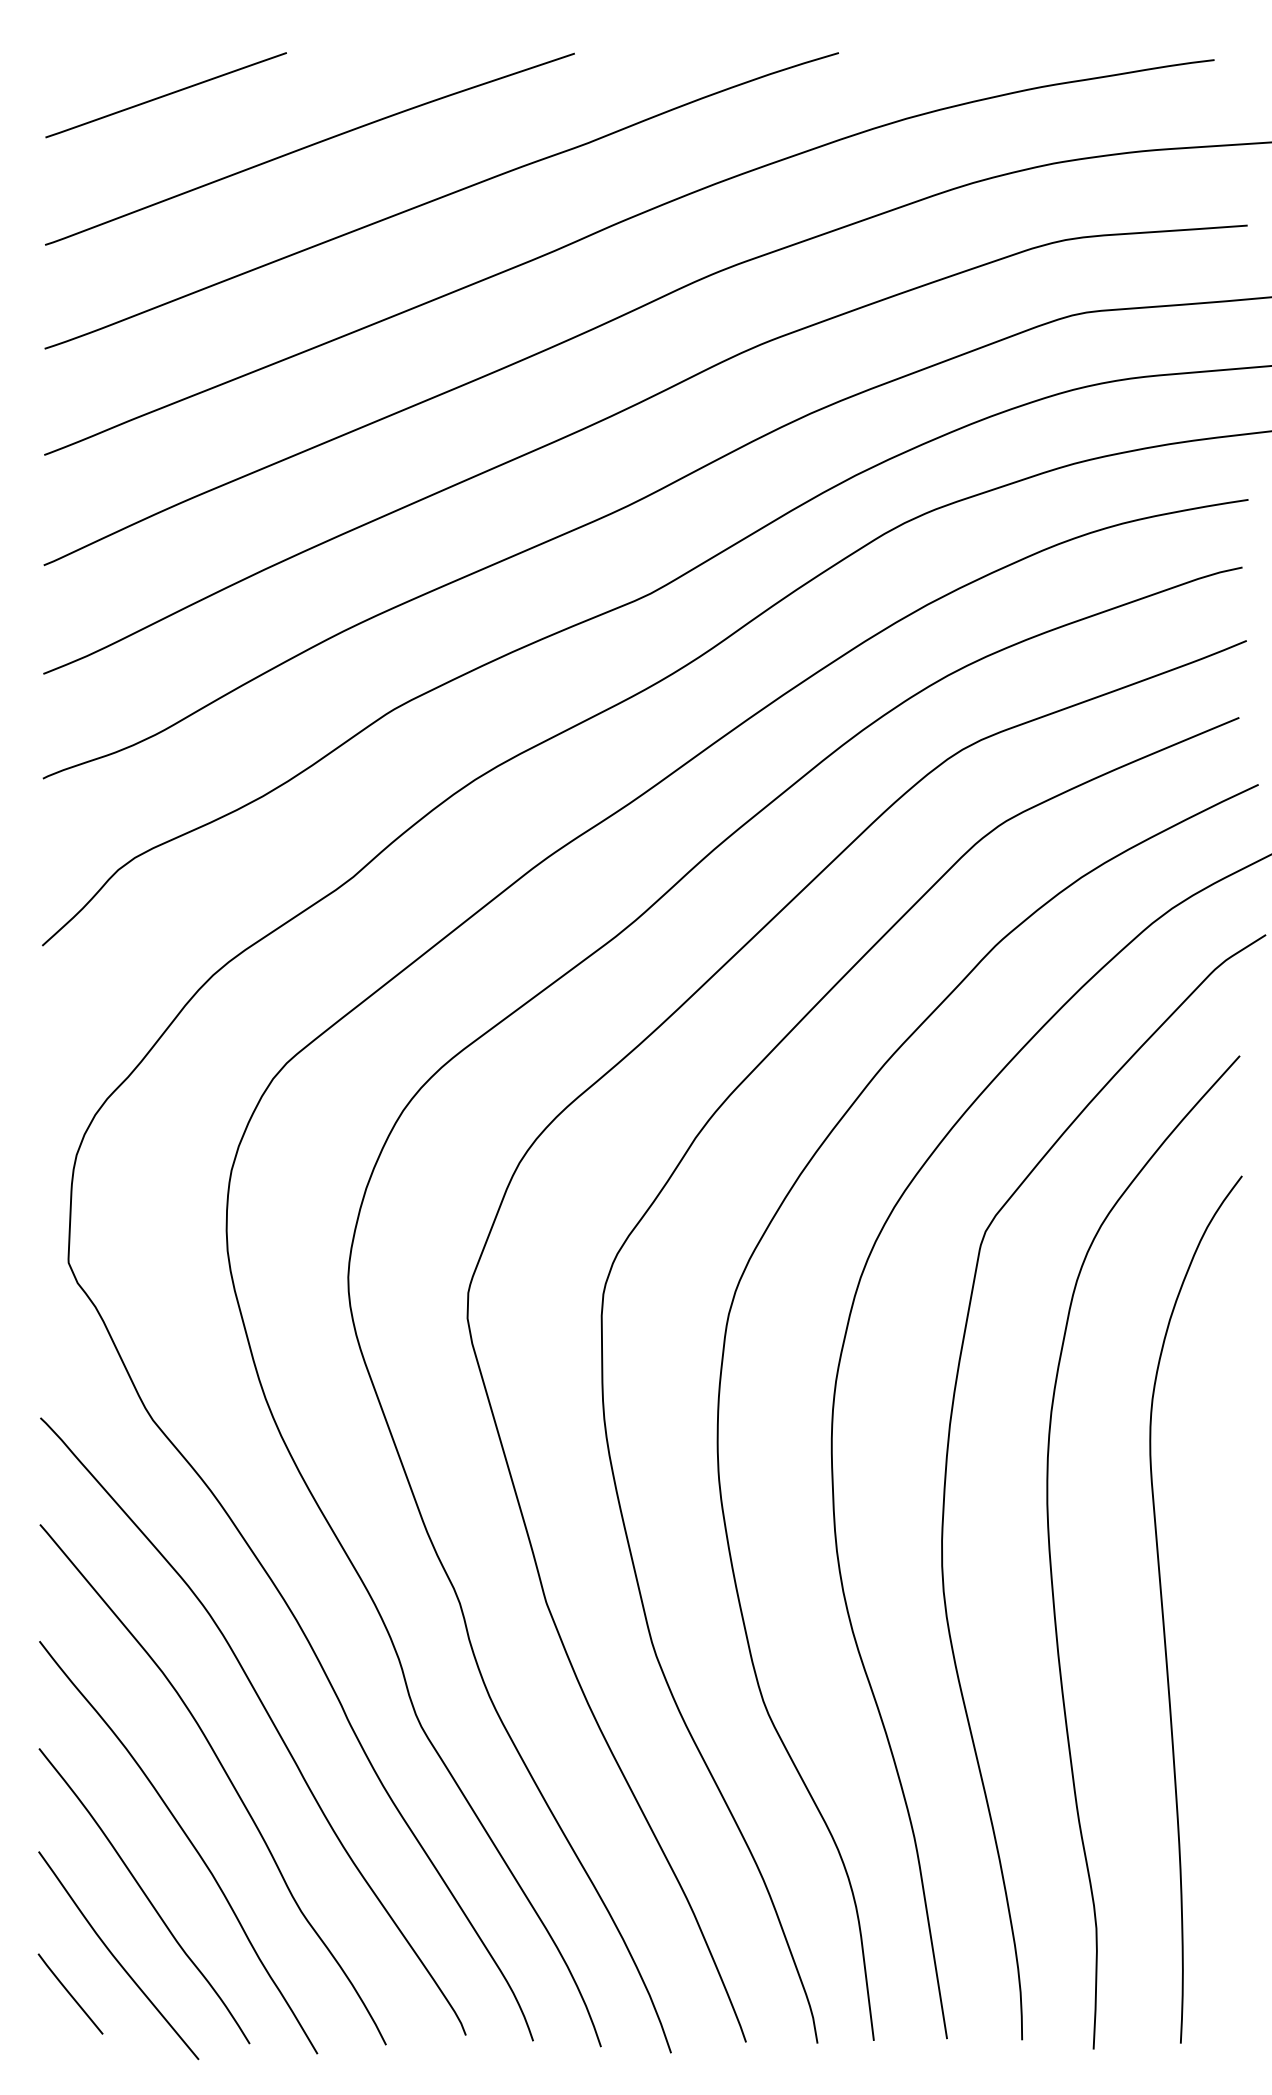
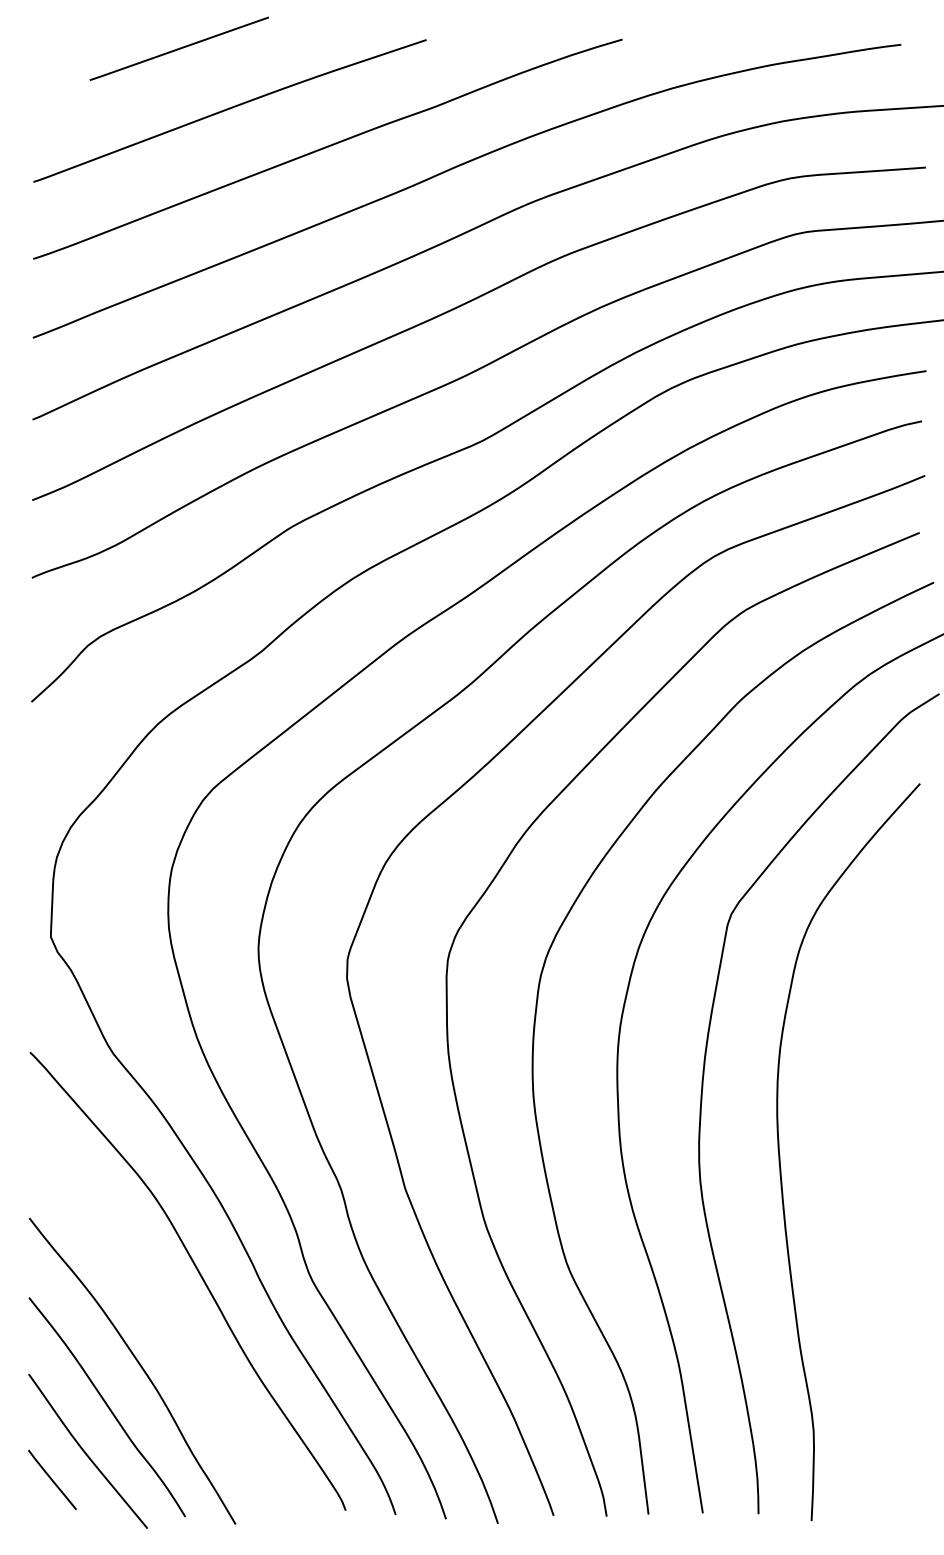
line: (165, 94) -> (178, 48), moved
curve: (1163, 1609) -> (863, 1194), removed
curve: (227, 1777) -> (168, 1319), removed

